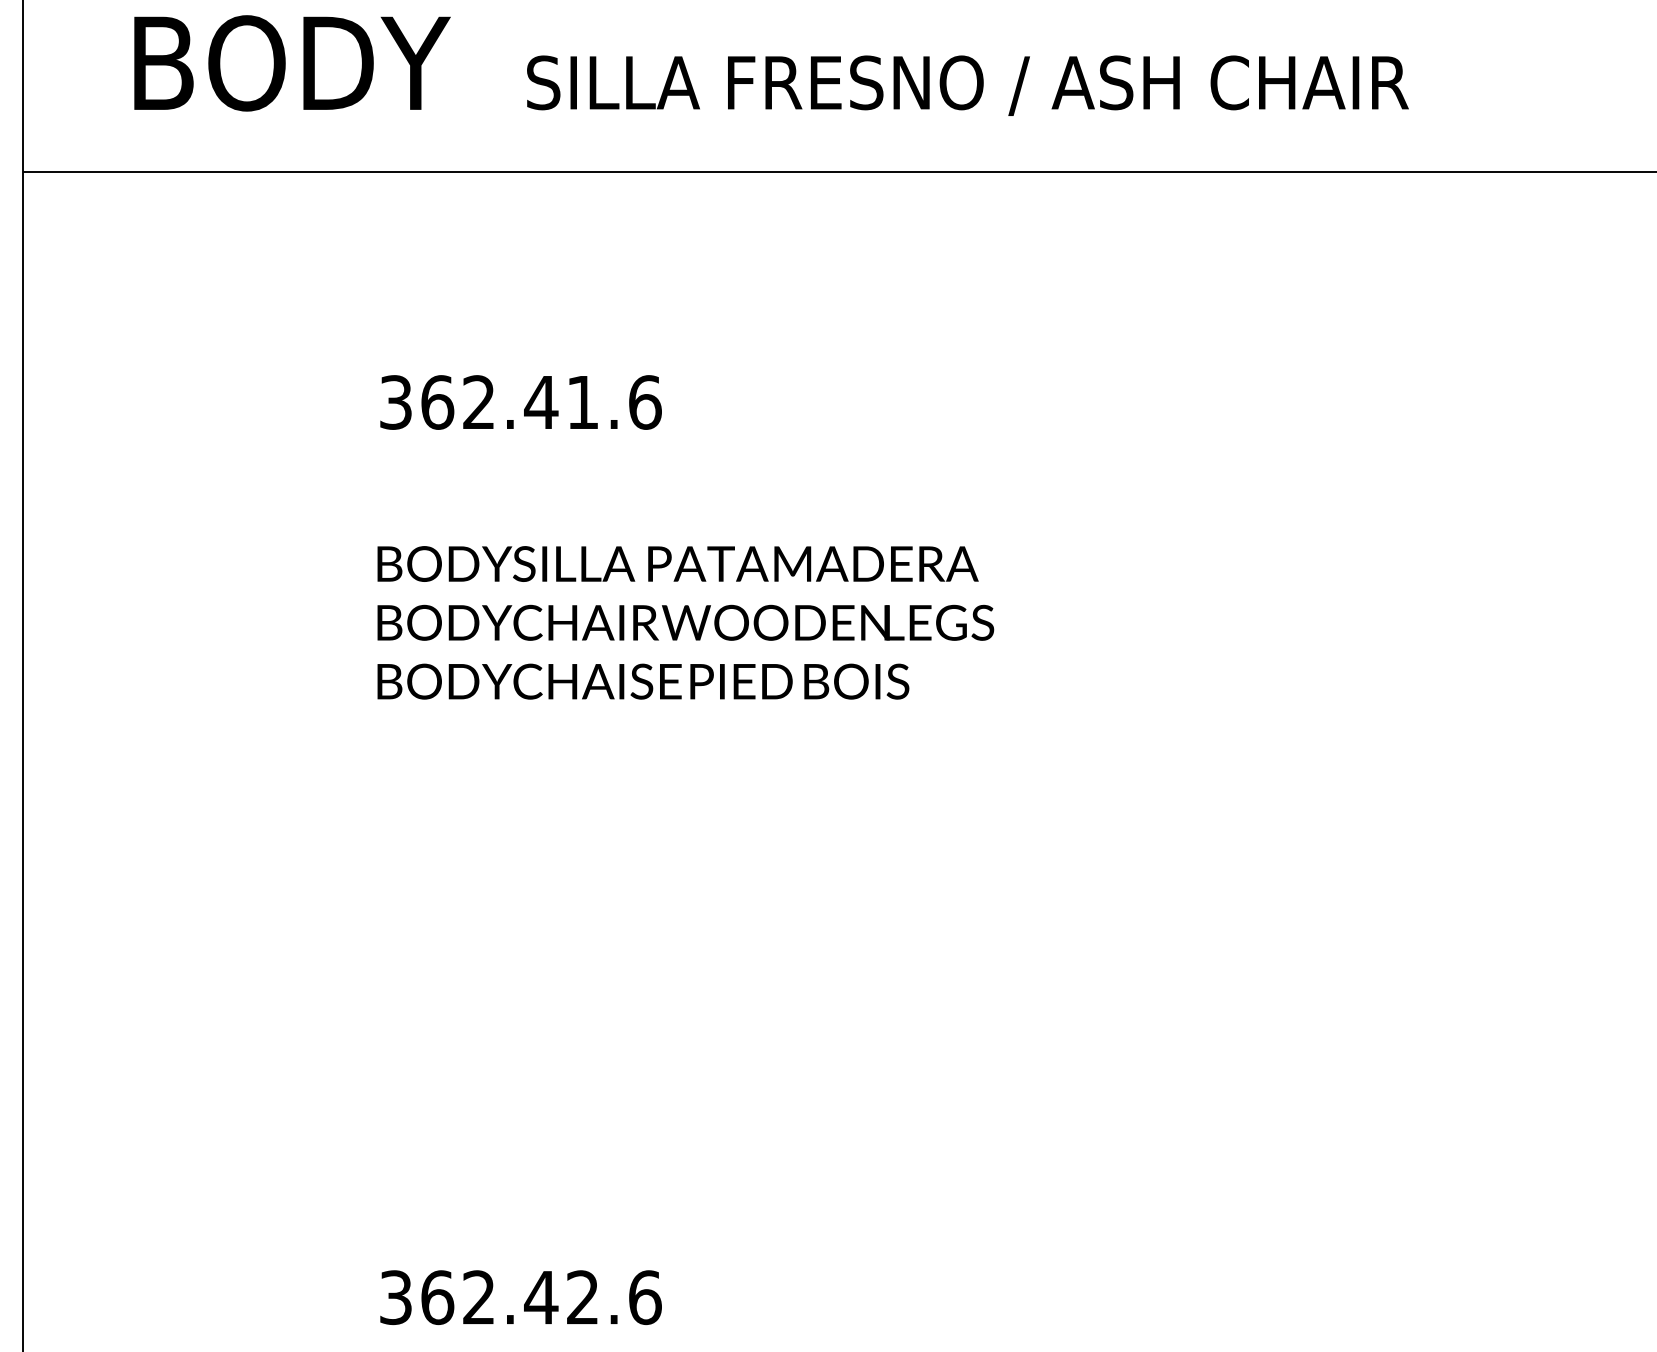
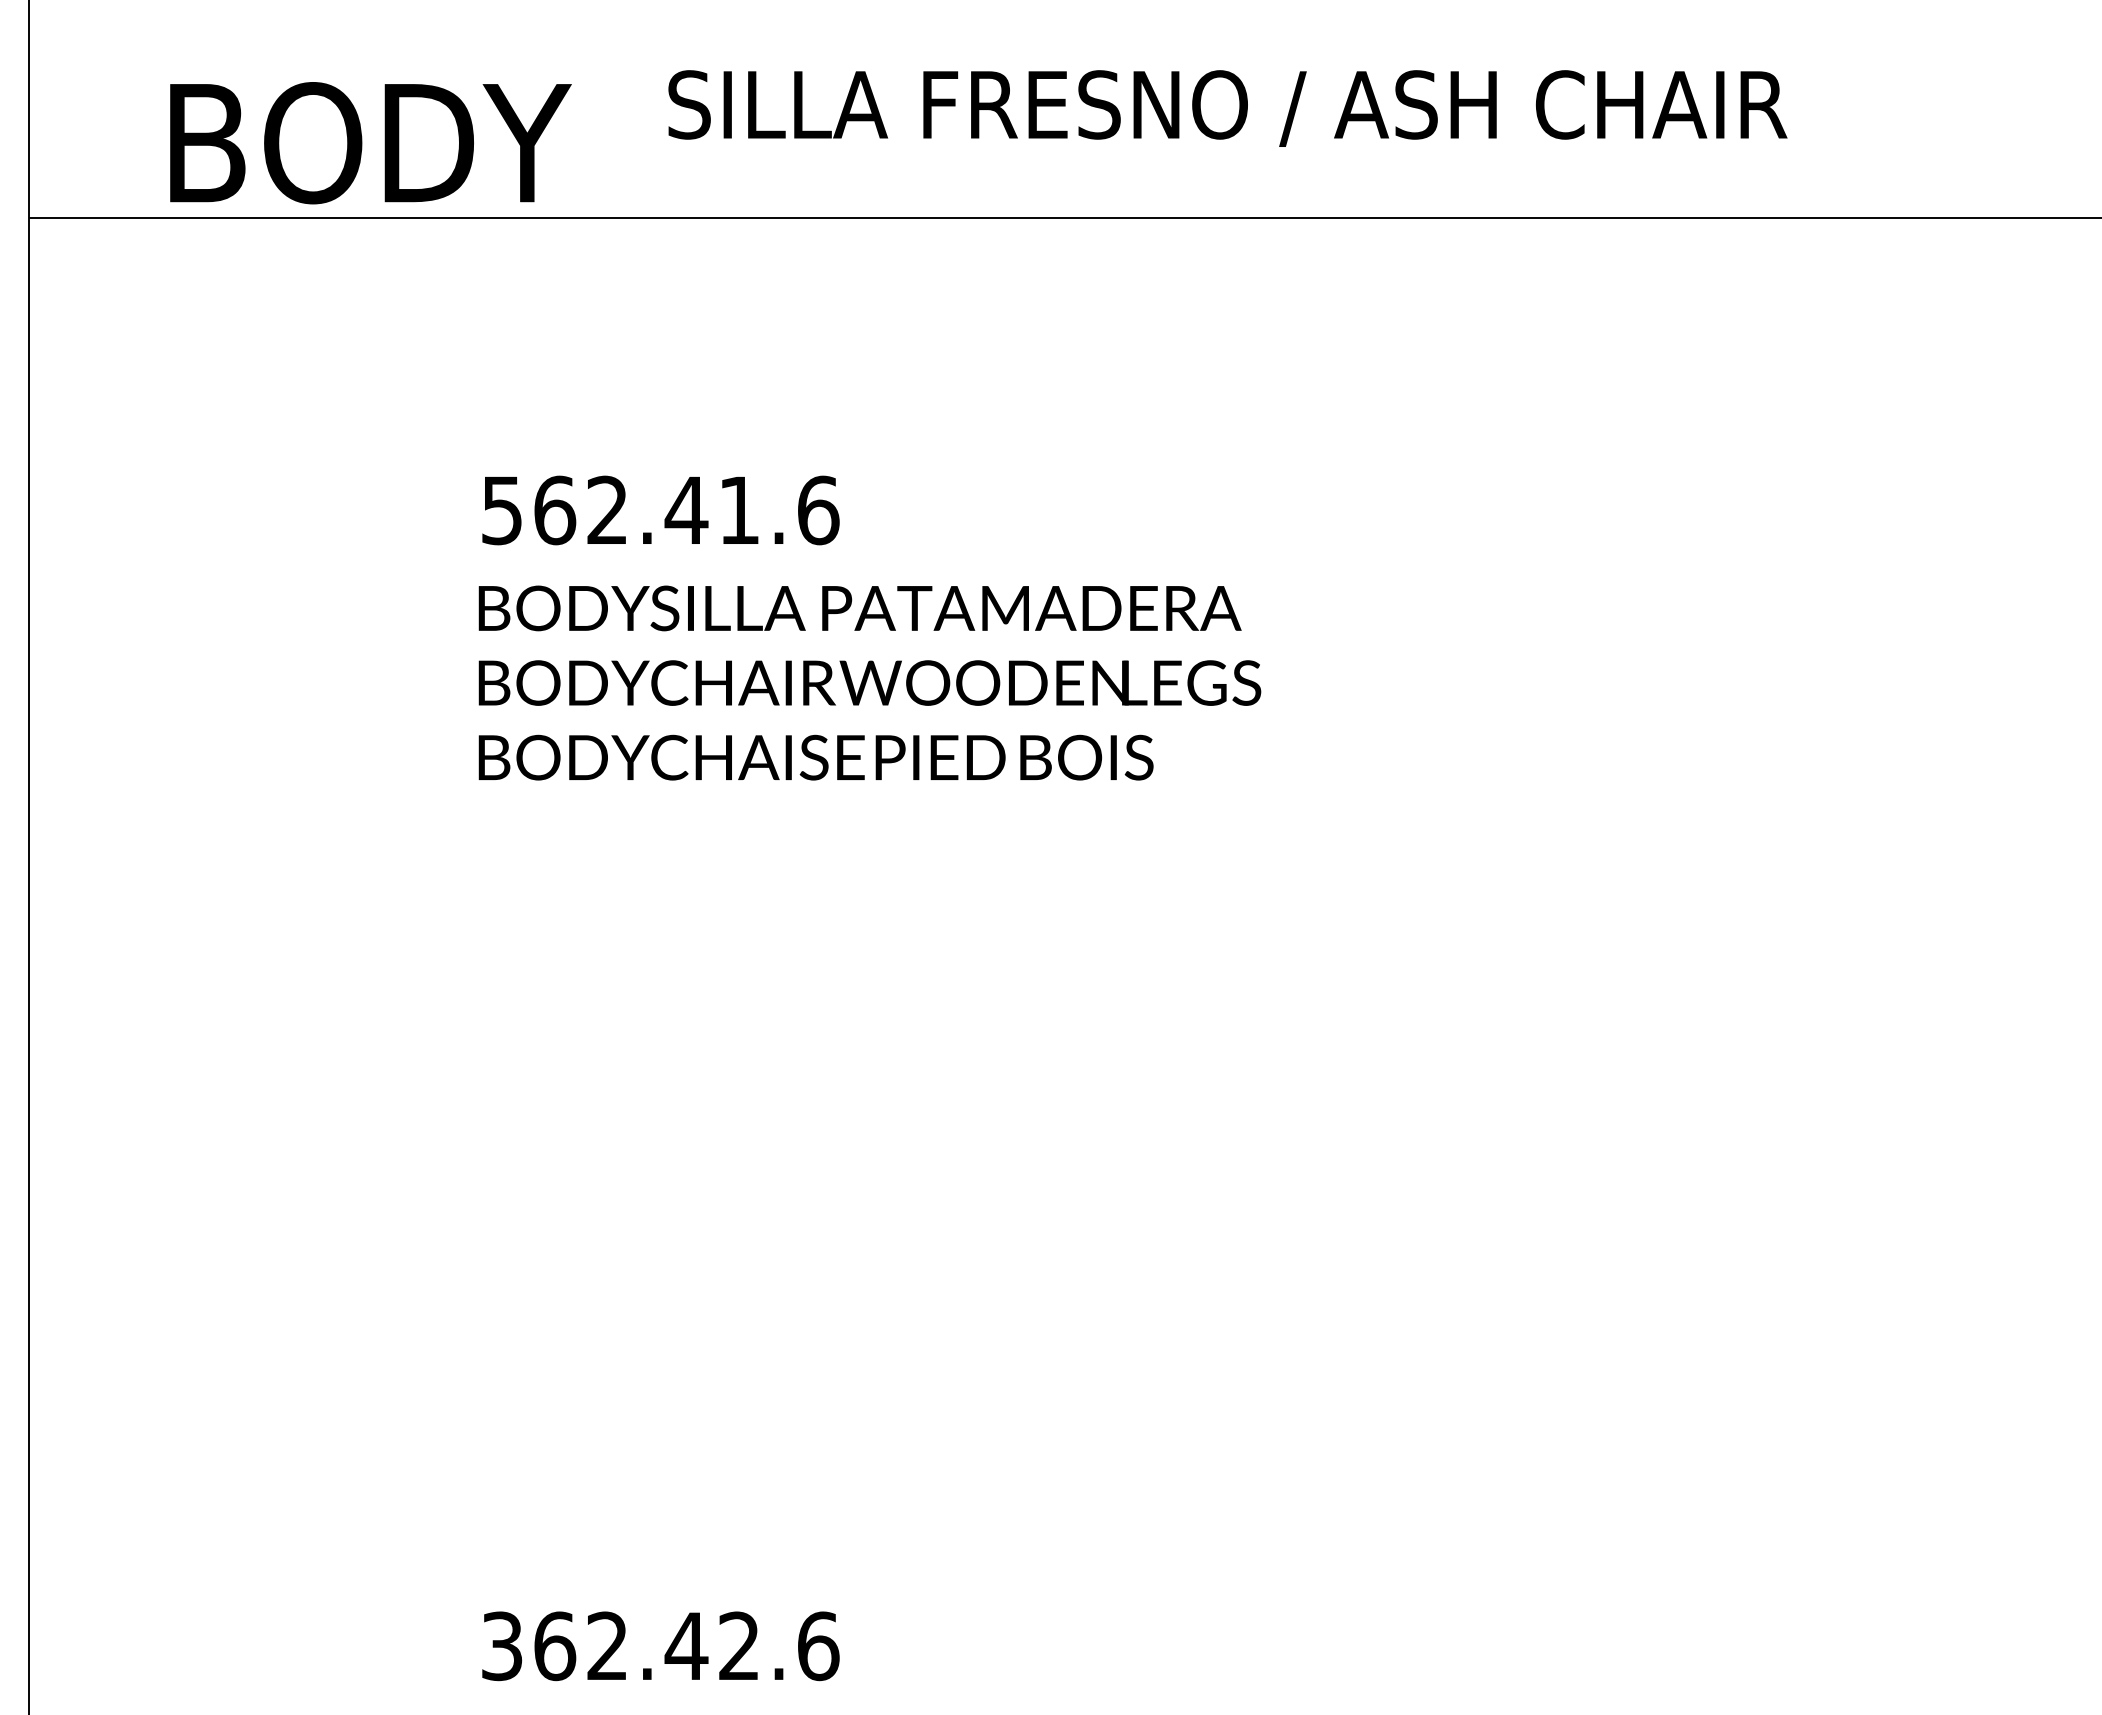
text: (292, 63) -> (370, 143), moved
text: (396, 401) -> (502, 509), 362.41.6 -> 562.41.6
text: (685, 622) -> (869, 682), moved

